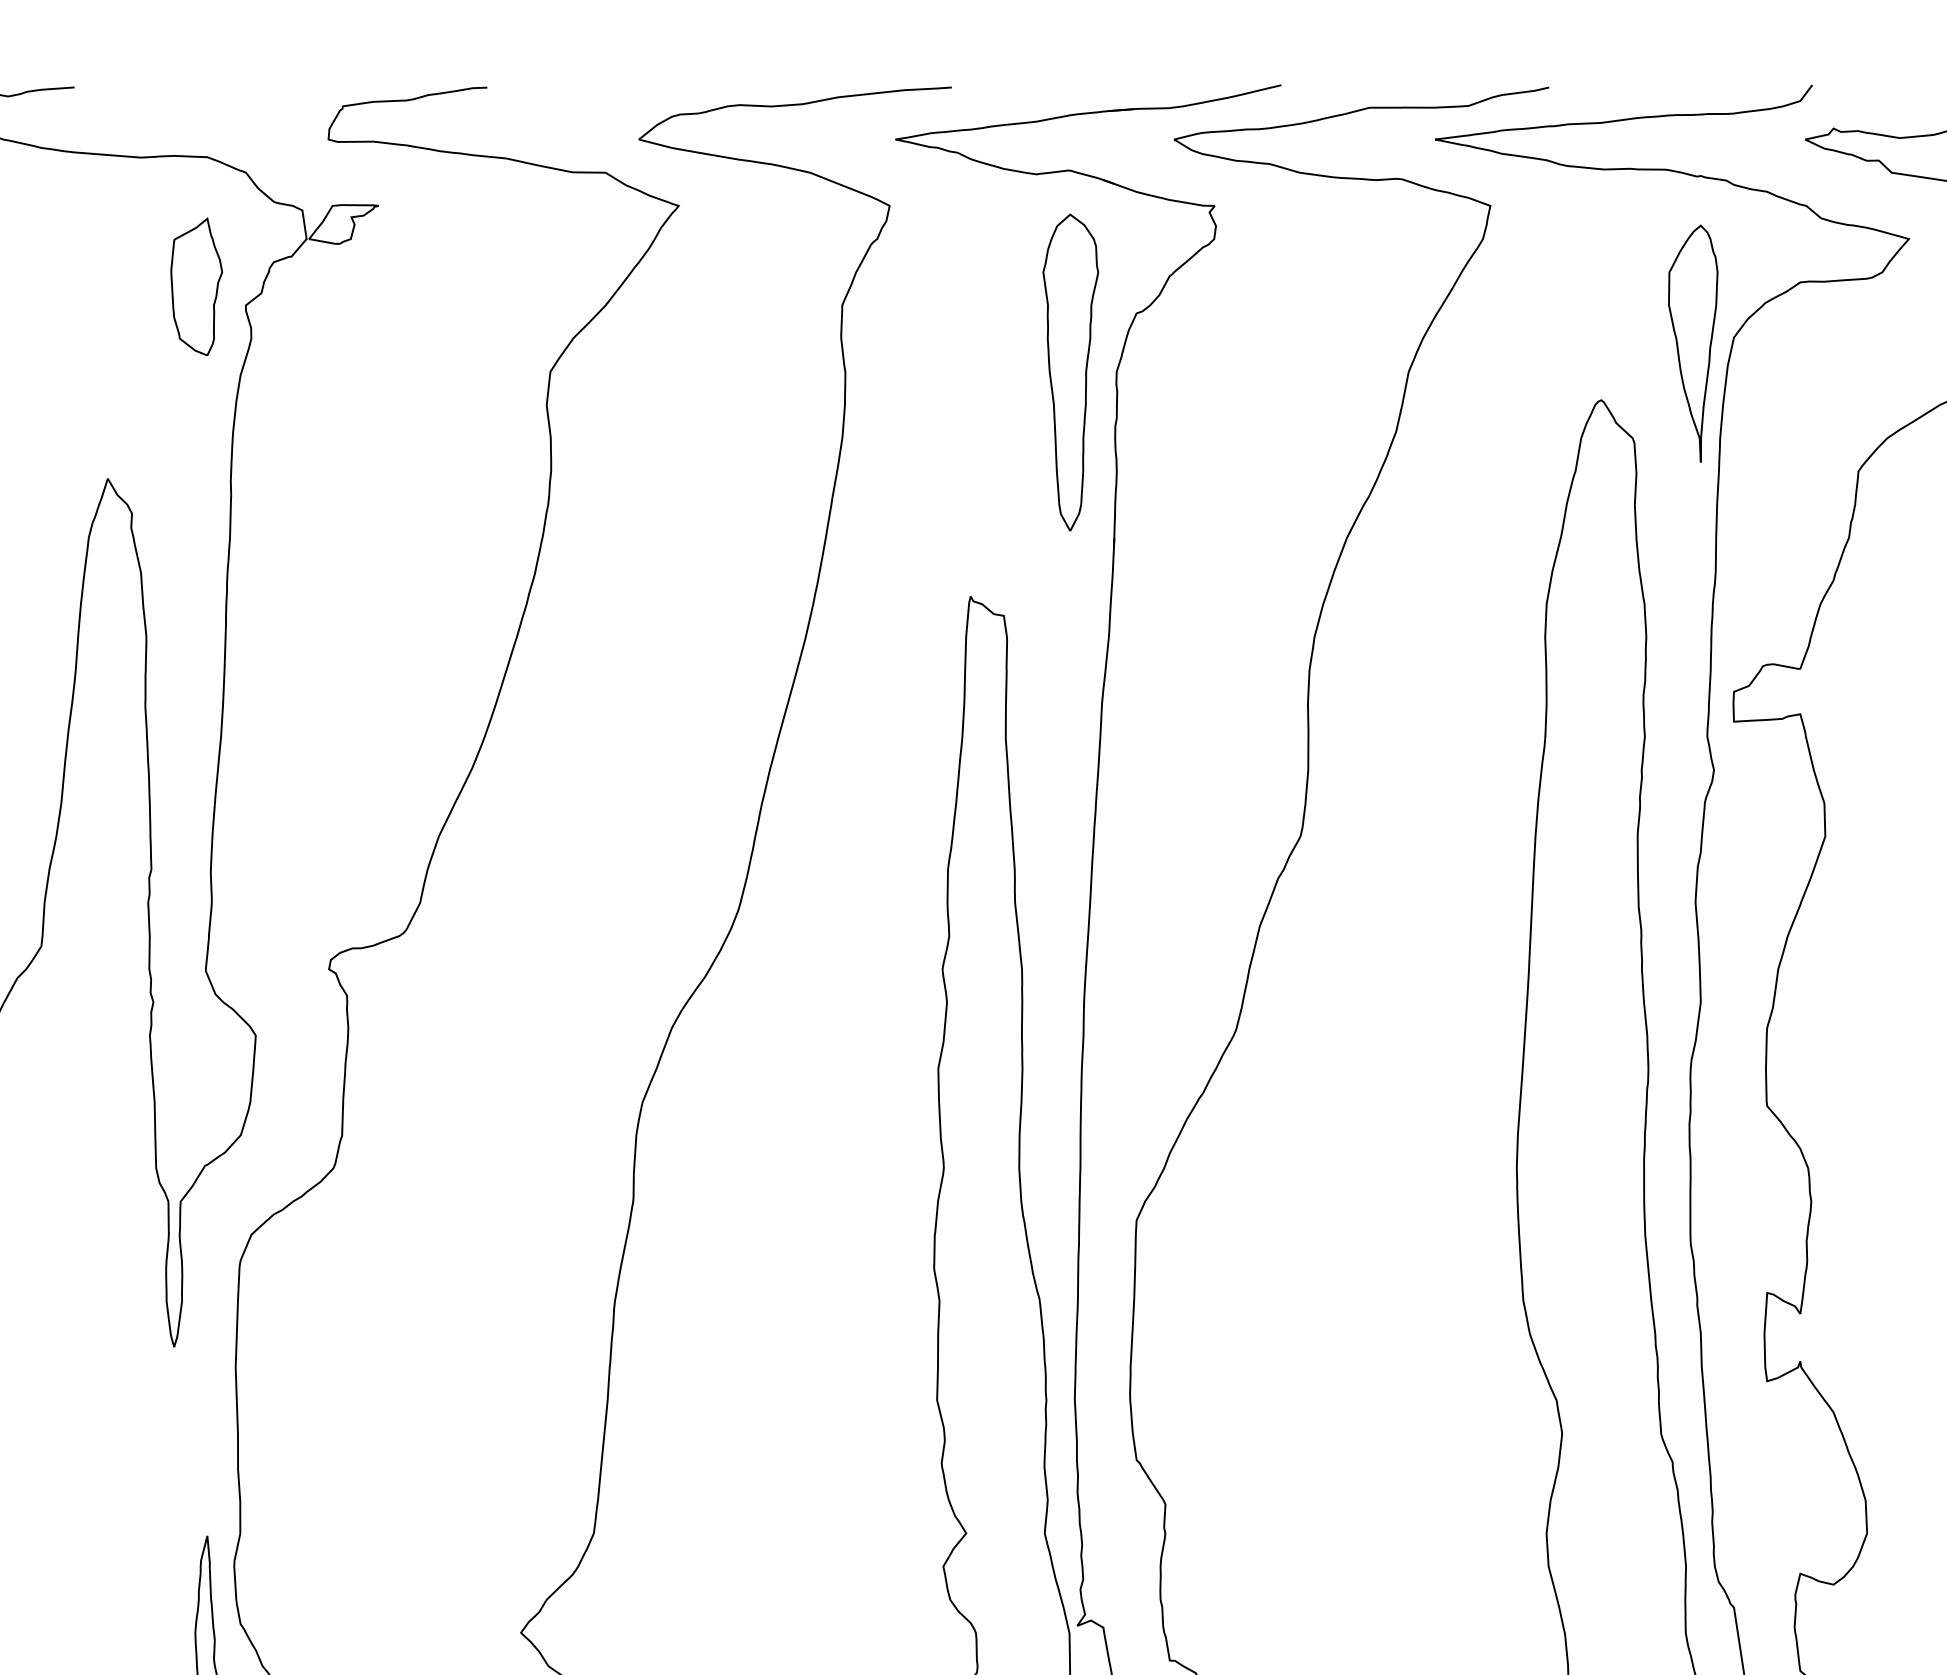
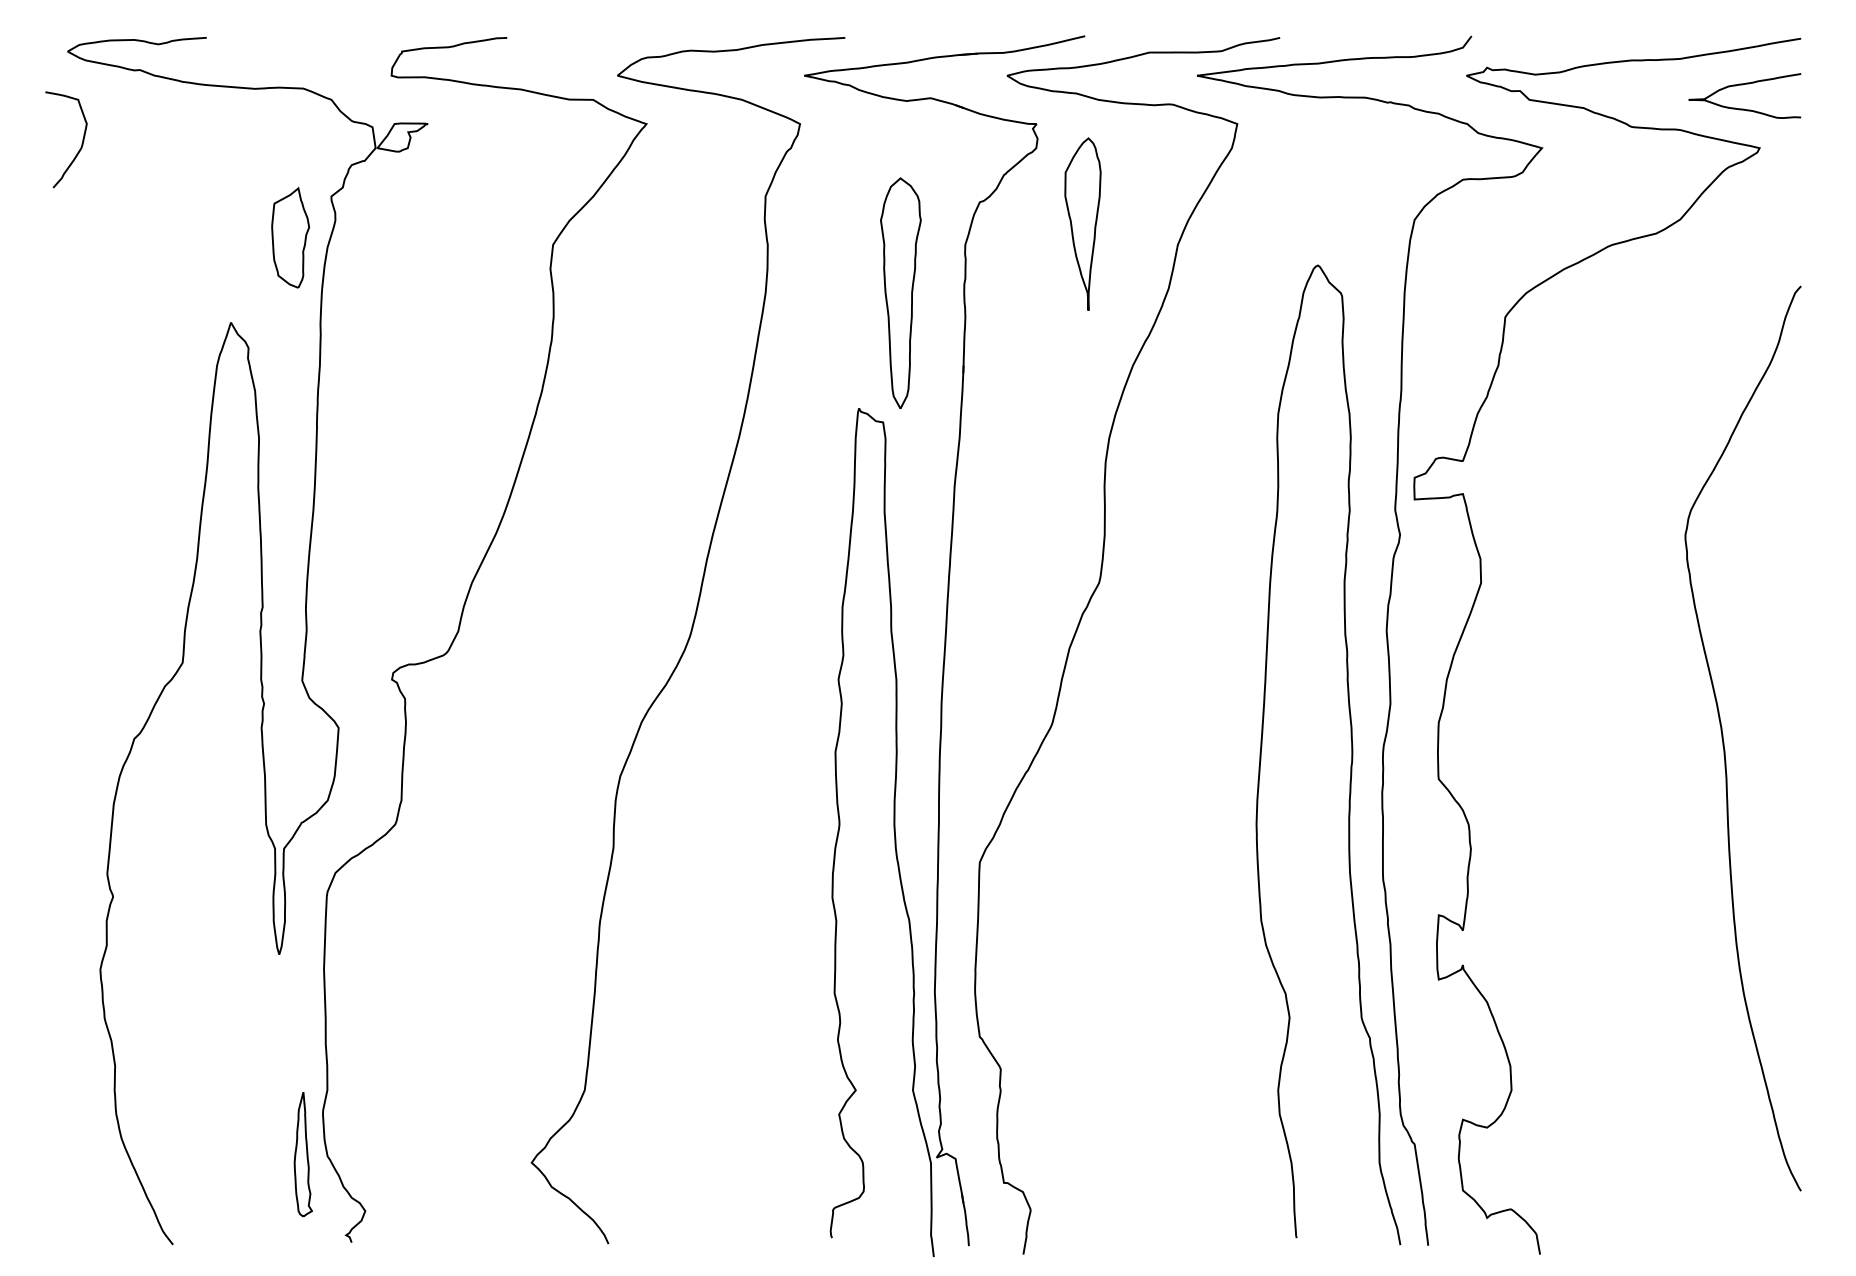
part: (196, 286) -> (290, 237), moved
part: (1692, 342) -> (1082, 223), moved
part: (1070, 371) -> (900, 292), moved

